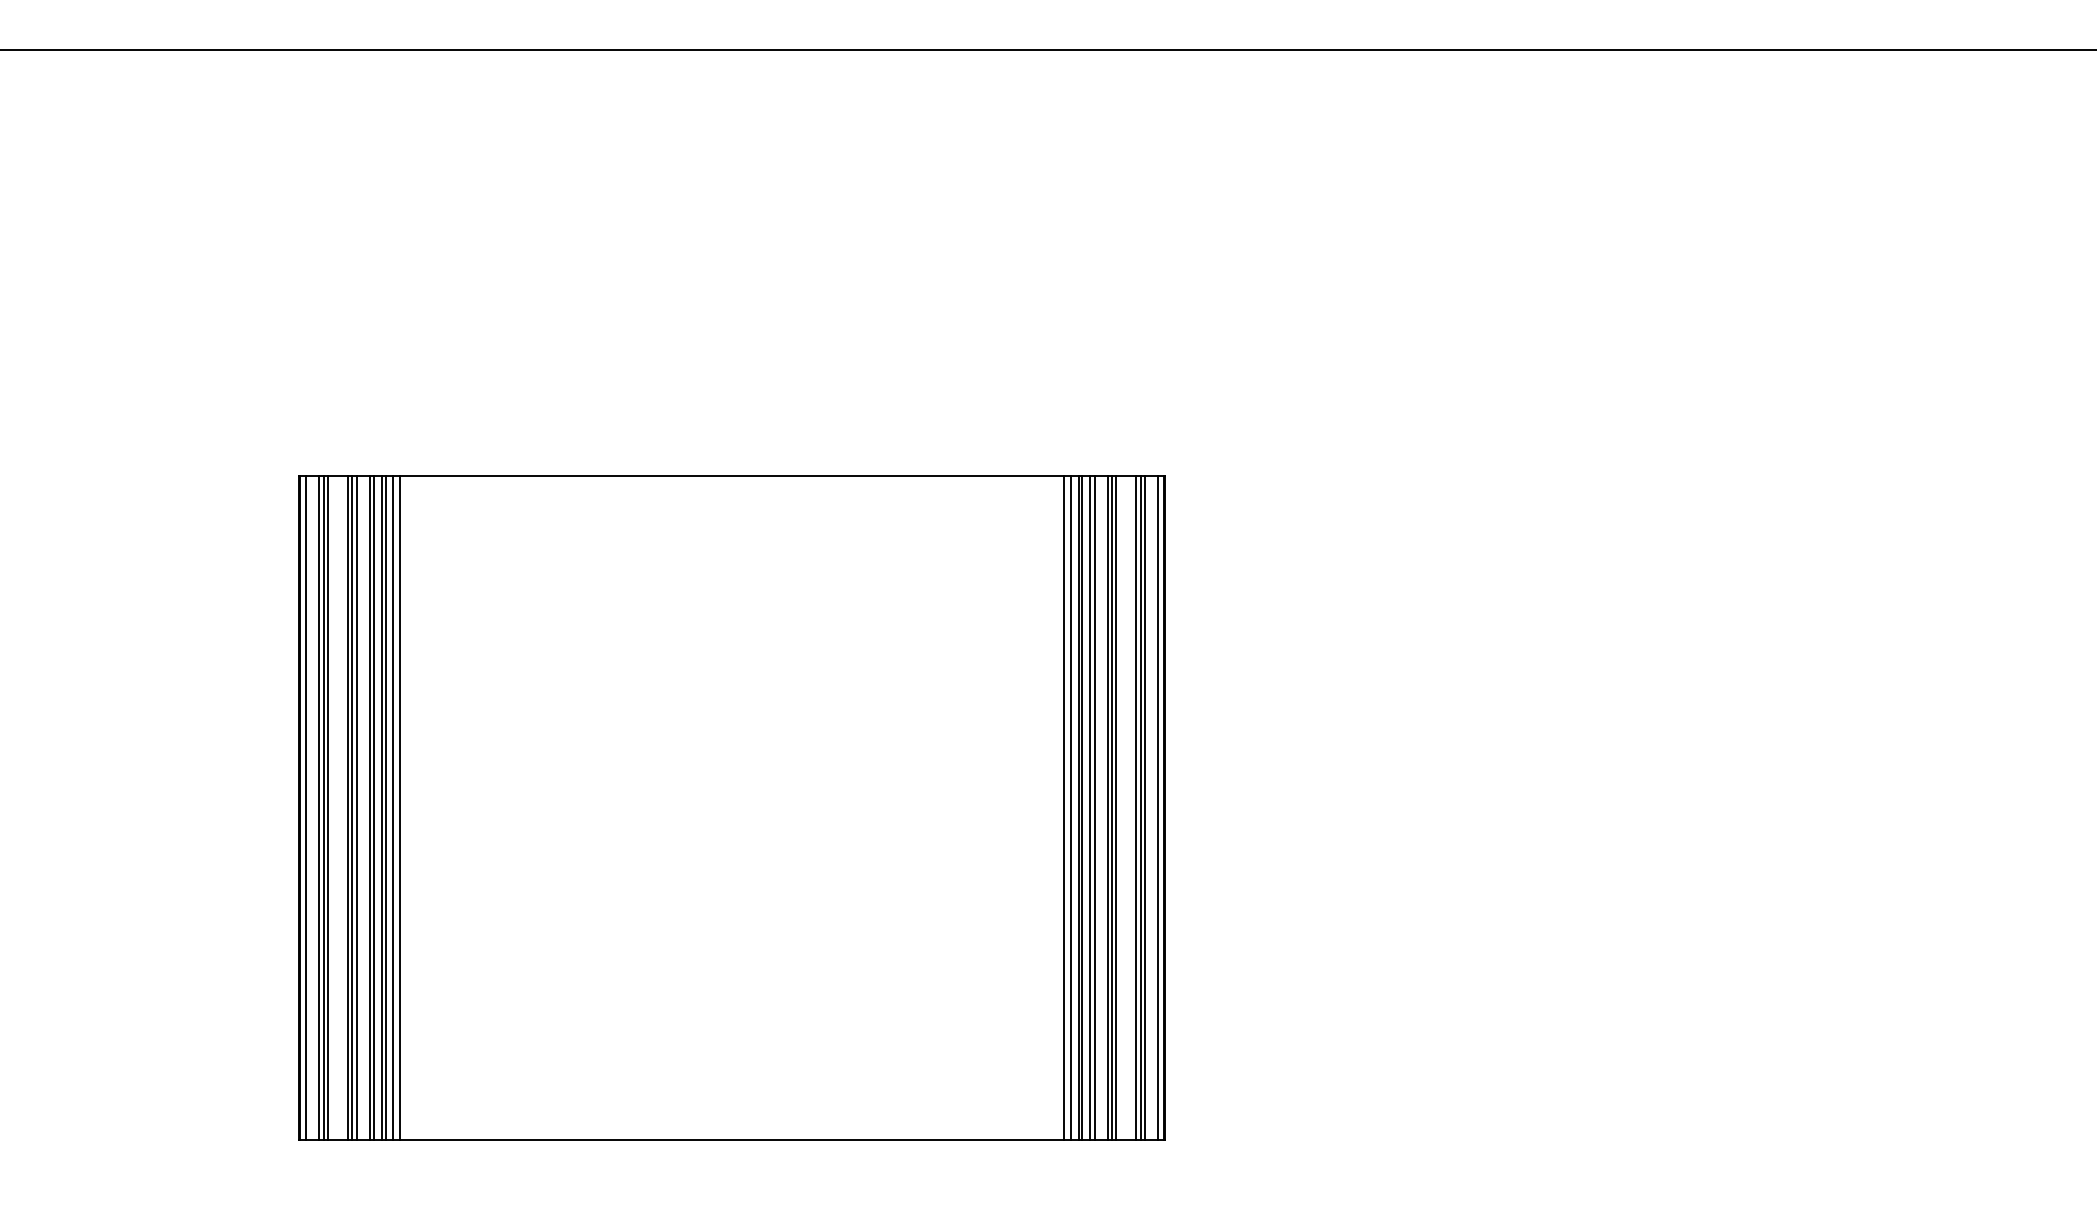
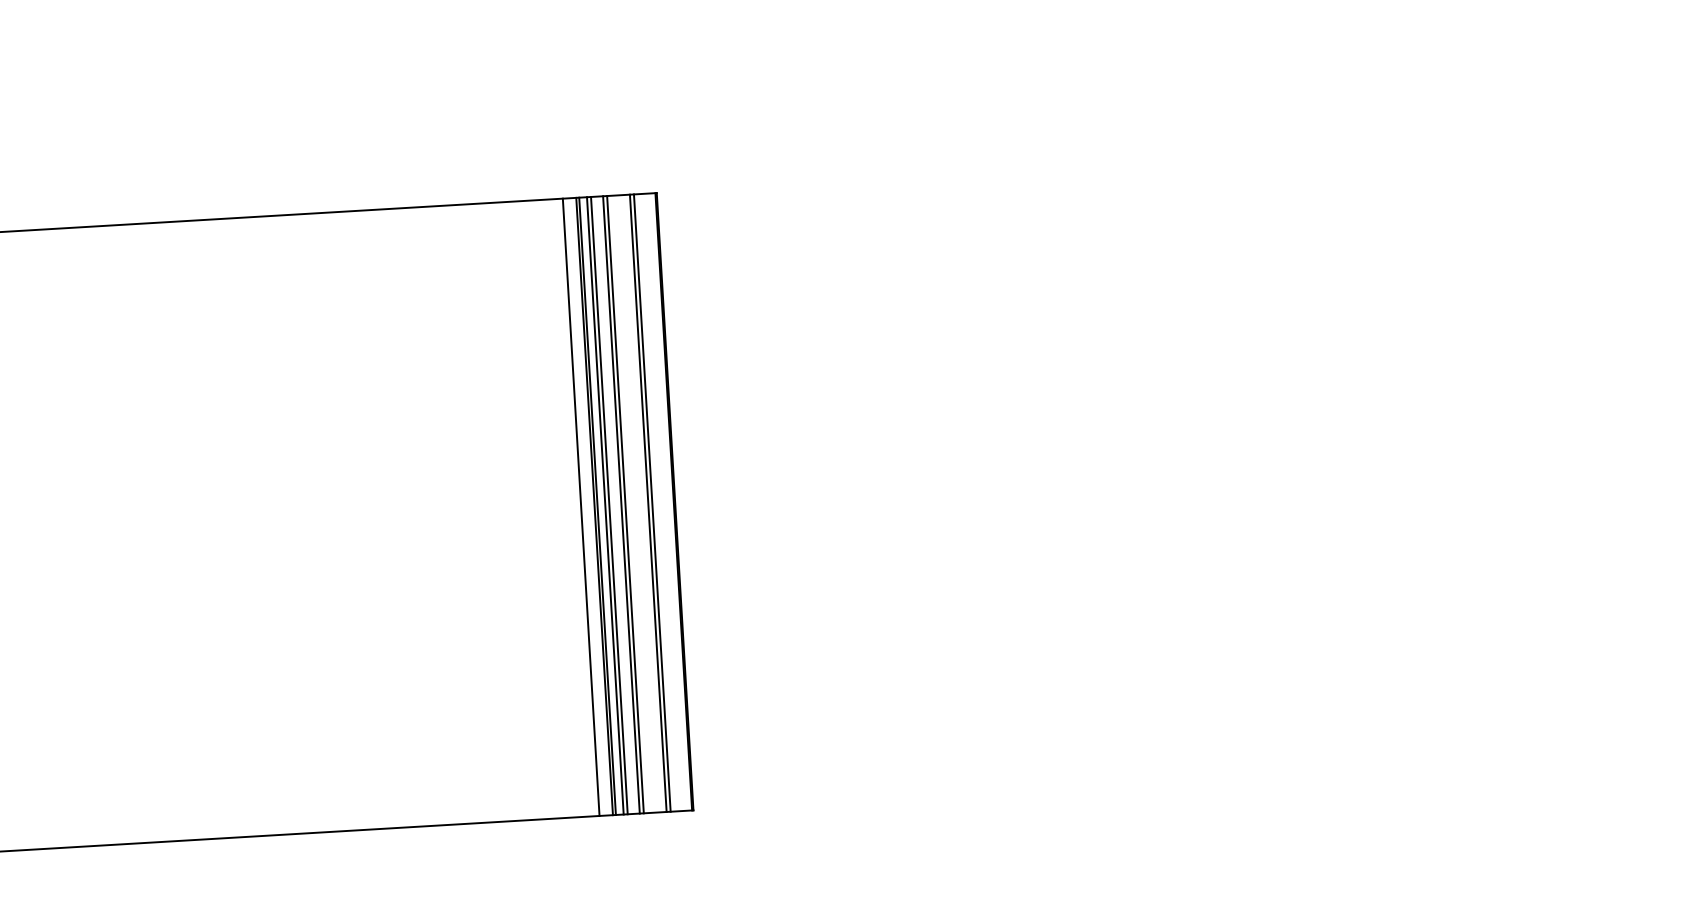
line: (1071, 807) -> (587, 506), removed
line: (1116, 807) -> (629, 504), removed
line: (1145, 807) -> (656, 502), removed
line: (1158, 807) -> (668, 501), removed

